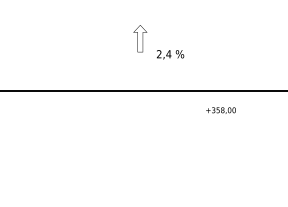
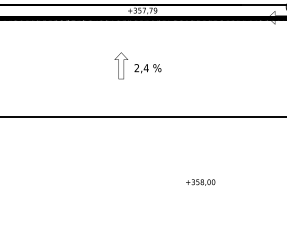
text: (170, 54) -> (147, 68), moved
text: (220, 110) -> (200, 182), moved

